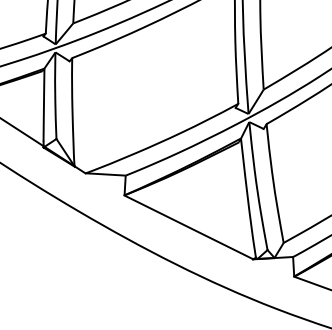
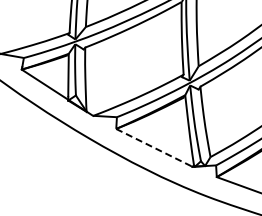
line: (189, 226) -> (154, 147), solid -> dashed

